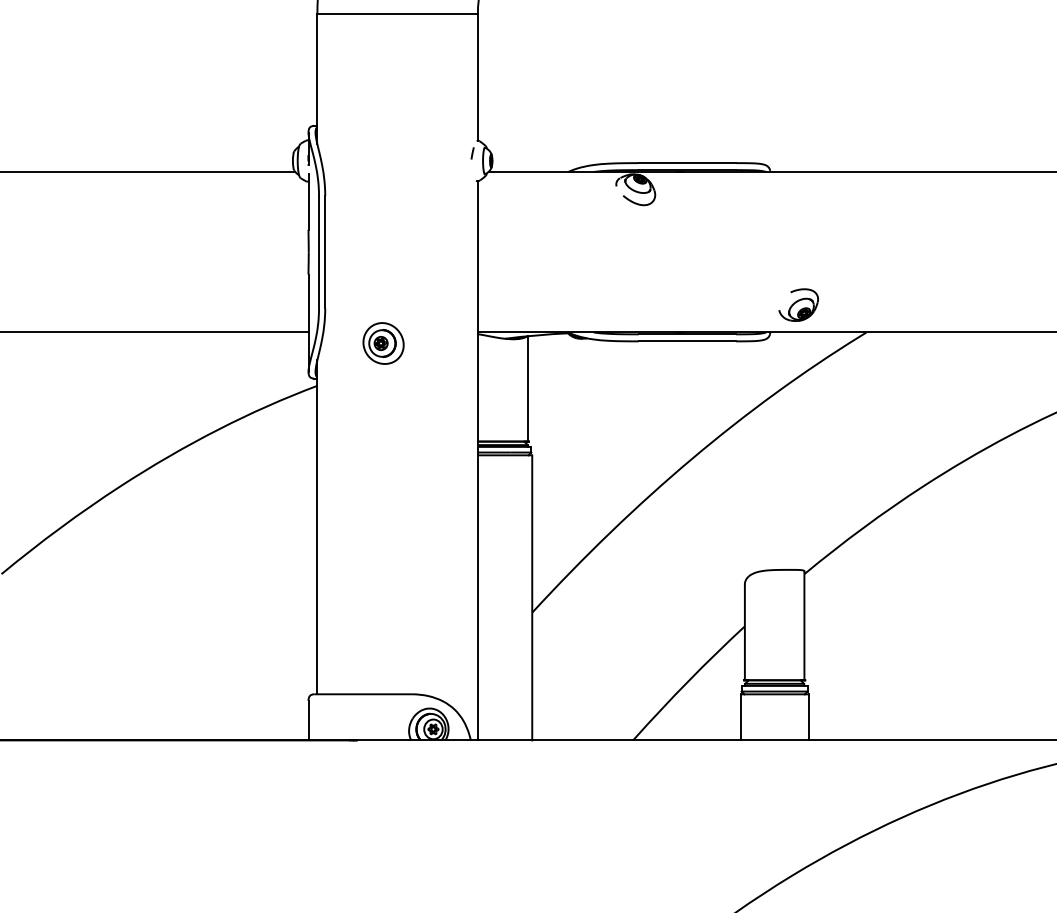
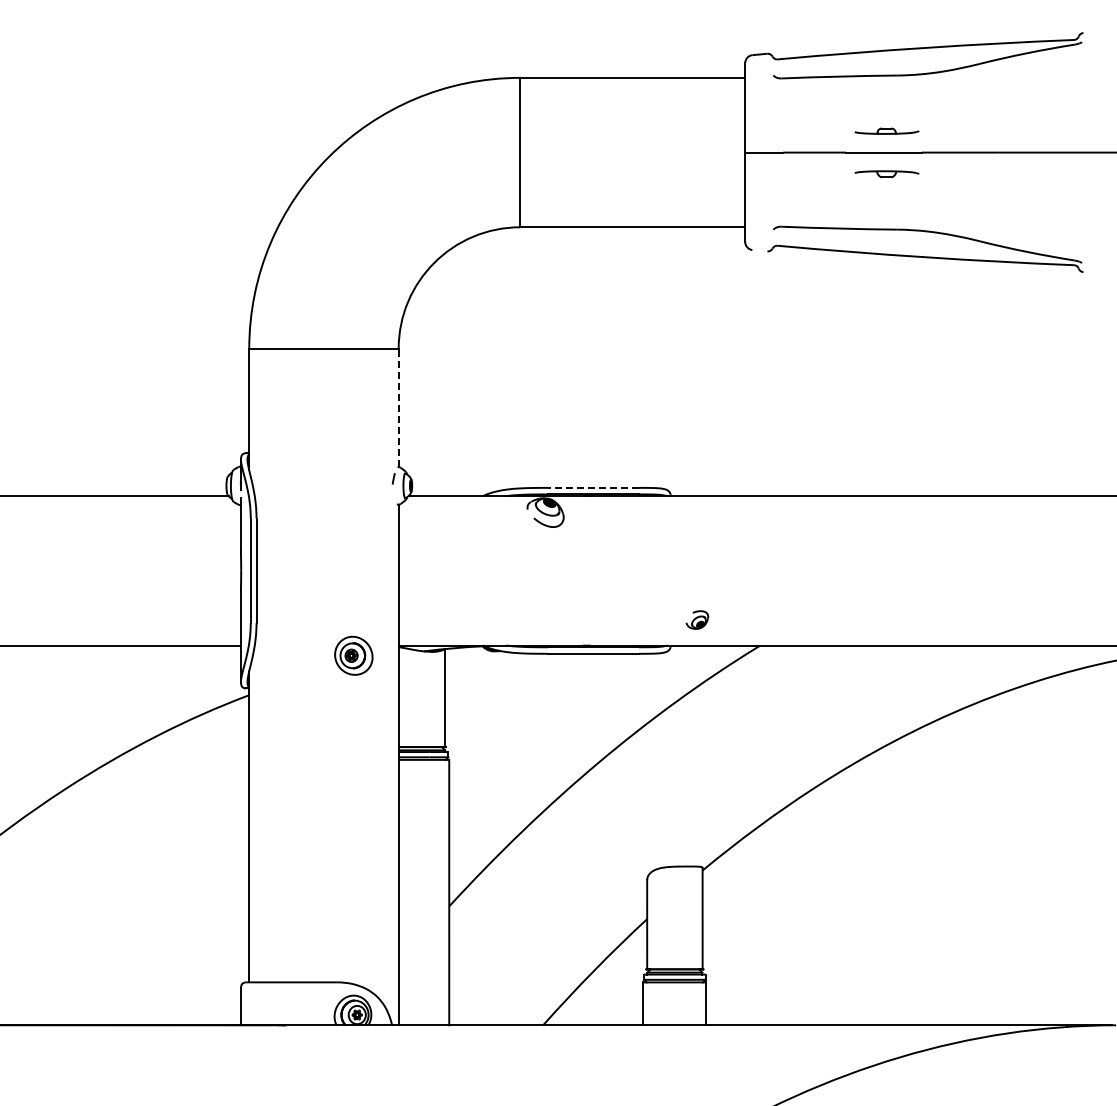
line: (477, 76) -> (398, 407), solid -> dashed
line: (687, 162) -> (593, 487), solid -> dashed
part: (798, 304) -> (697, 619), size x0.6
part: (383, 343) -> (353, 655), moved

